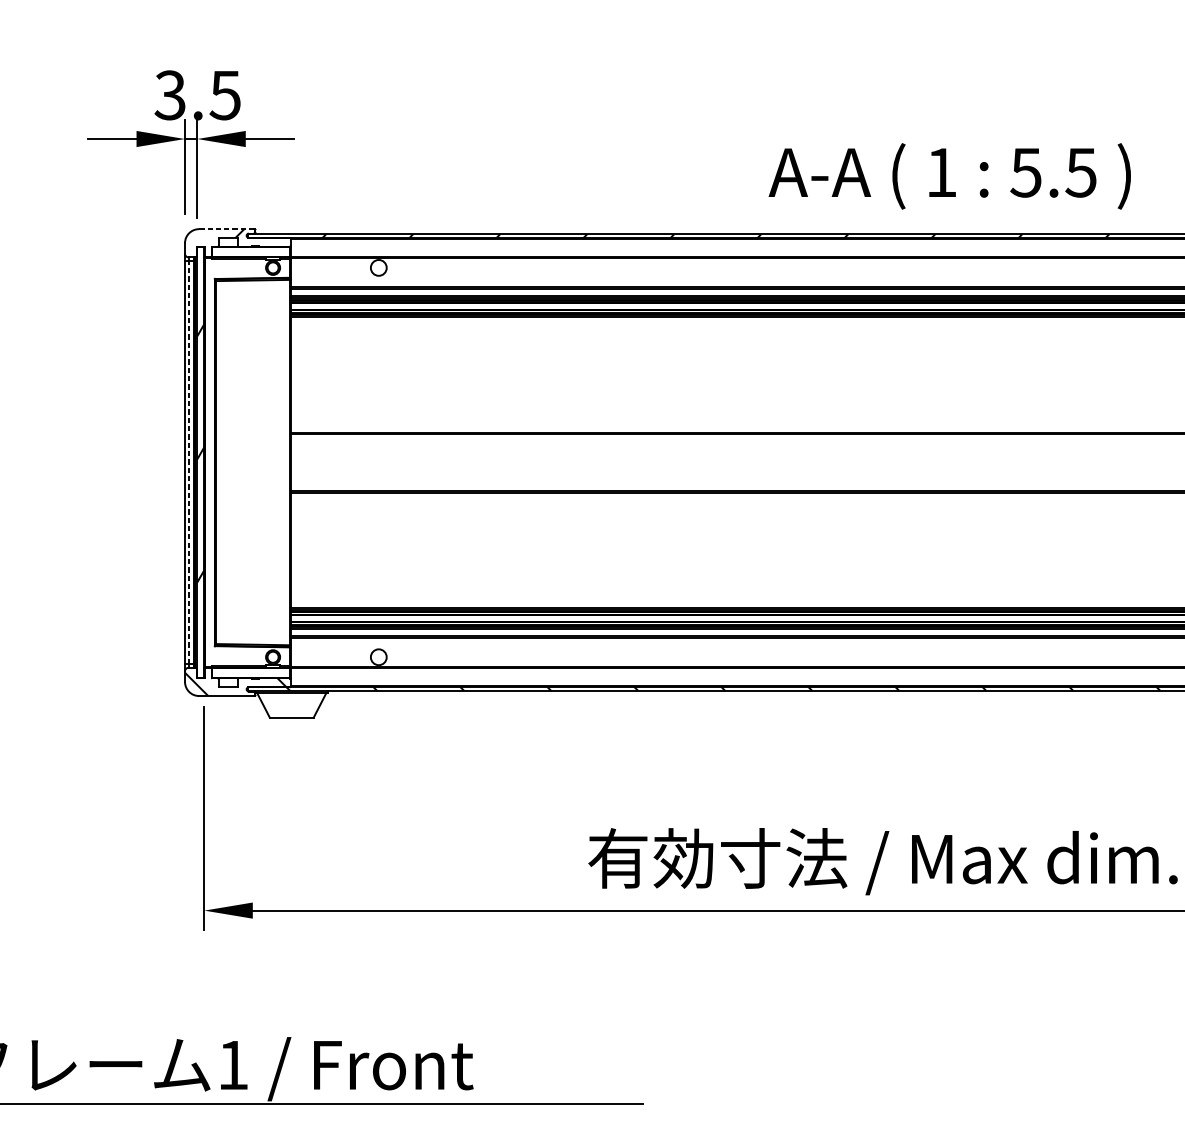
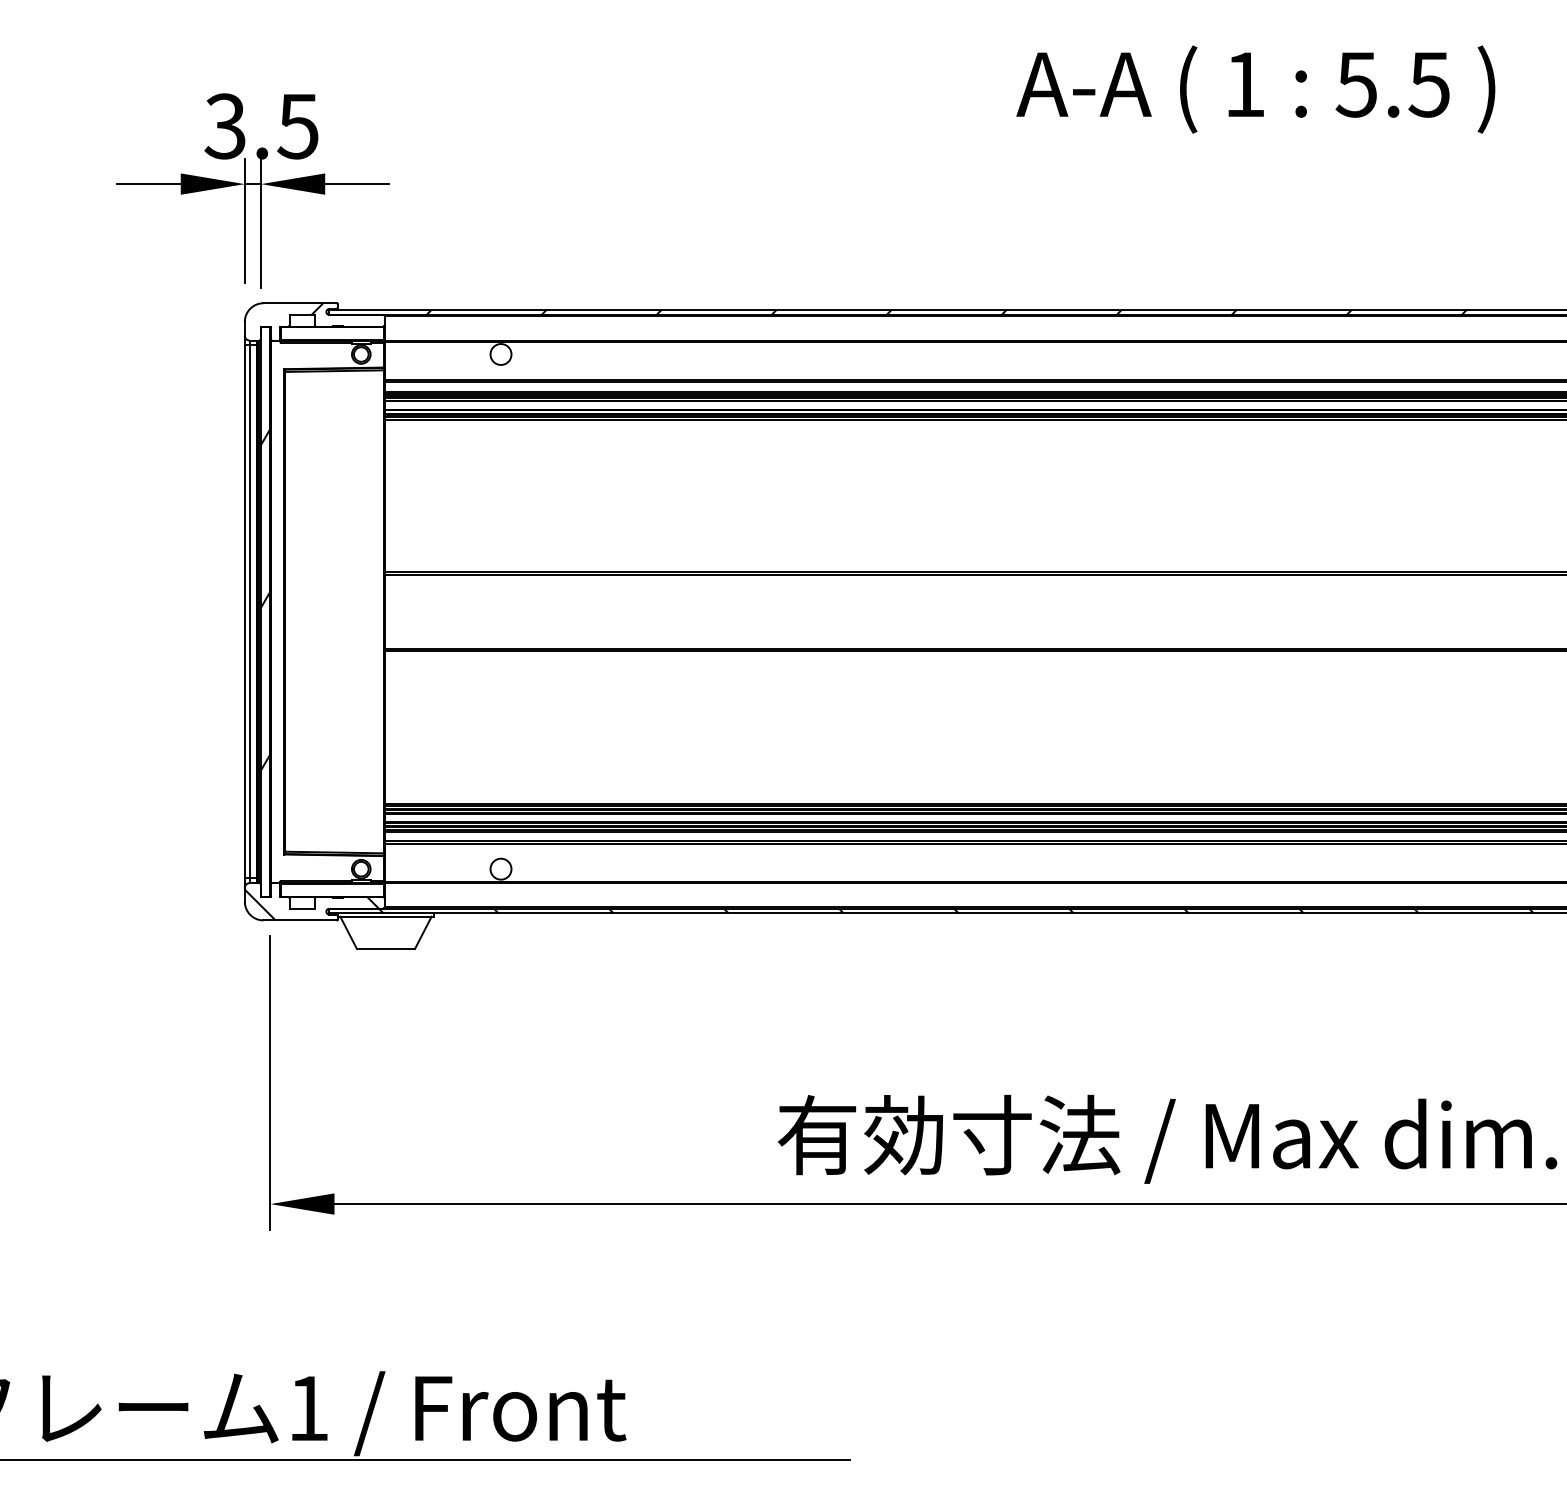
text: (949, 176) -> (1255, 89), moved
line: (227, 229) -> (300, 303), dashed -> solid
line: (188, 462) -> (249, 611), dashed -> solid

